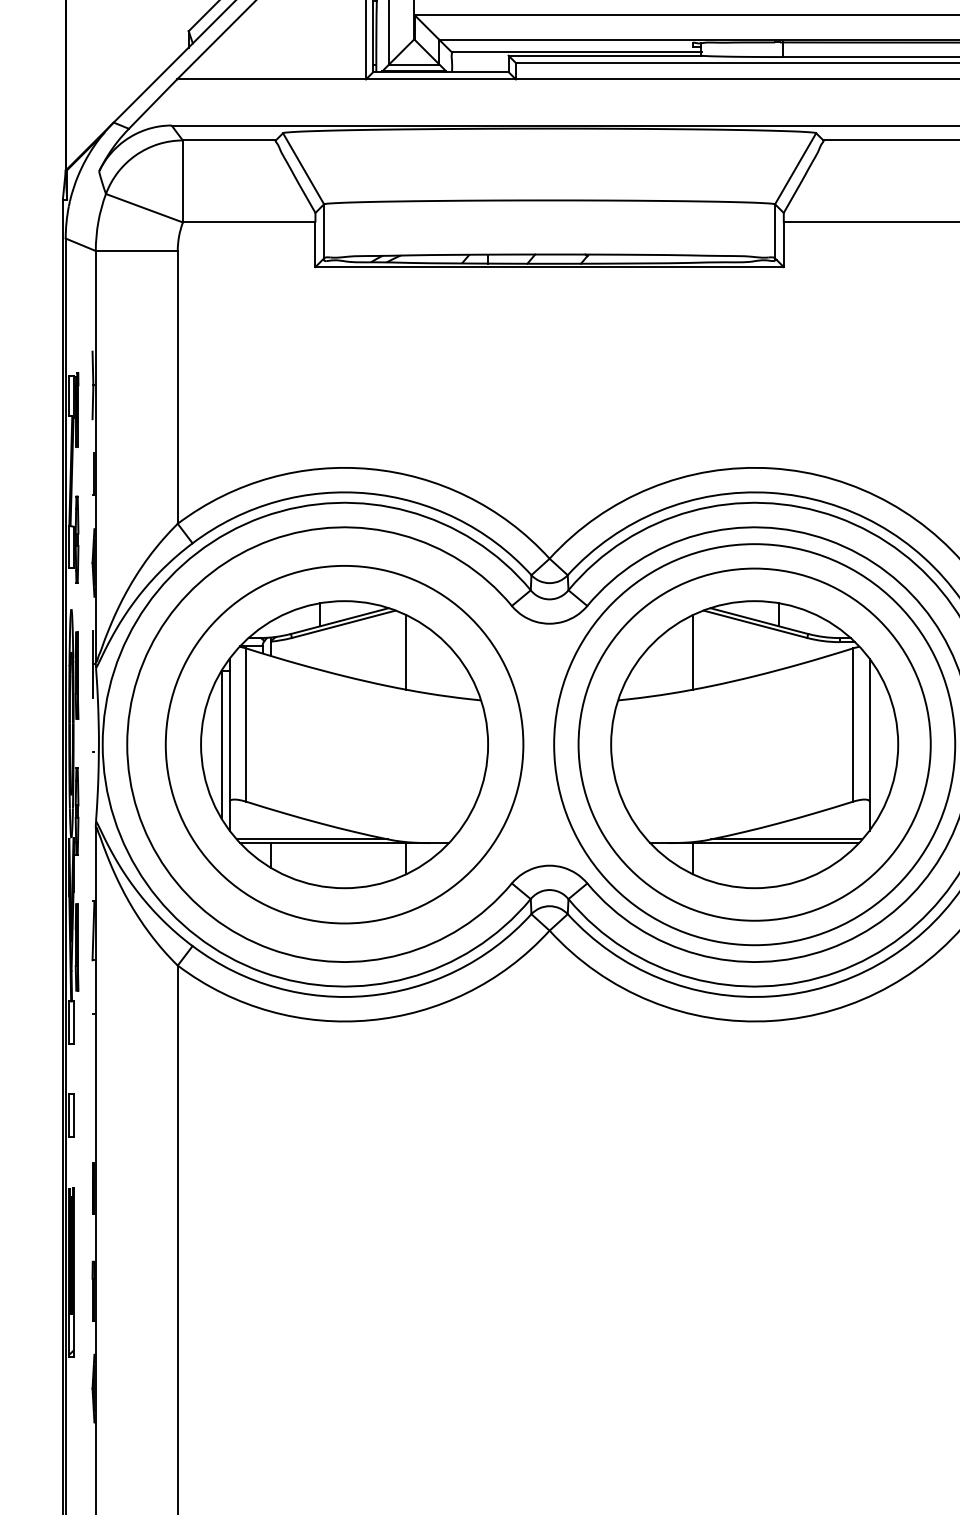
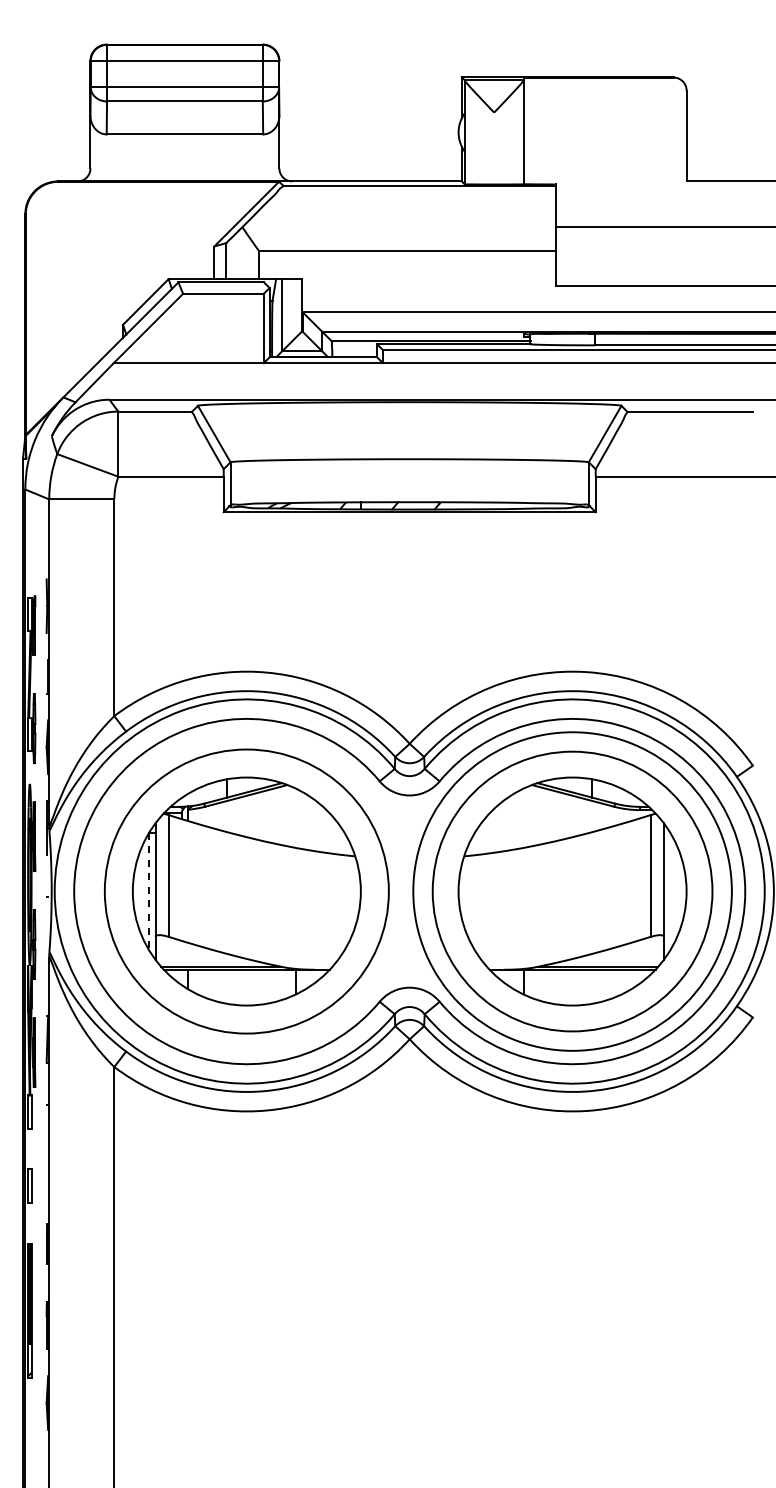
line: (405, 651) -> (295, 817), removed
line: (692, 651) -> (523, 817), removed
line: (222, 744) -> (149, 891), solid -> dashed

